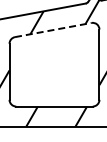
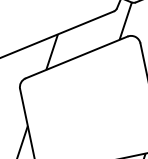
line: (53, 30) -> (77, 58), dashed -> solid

